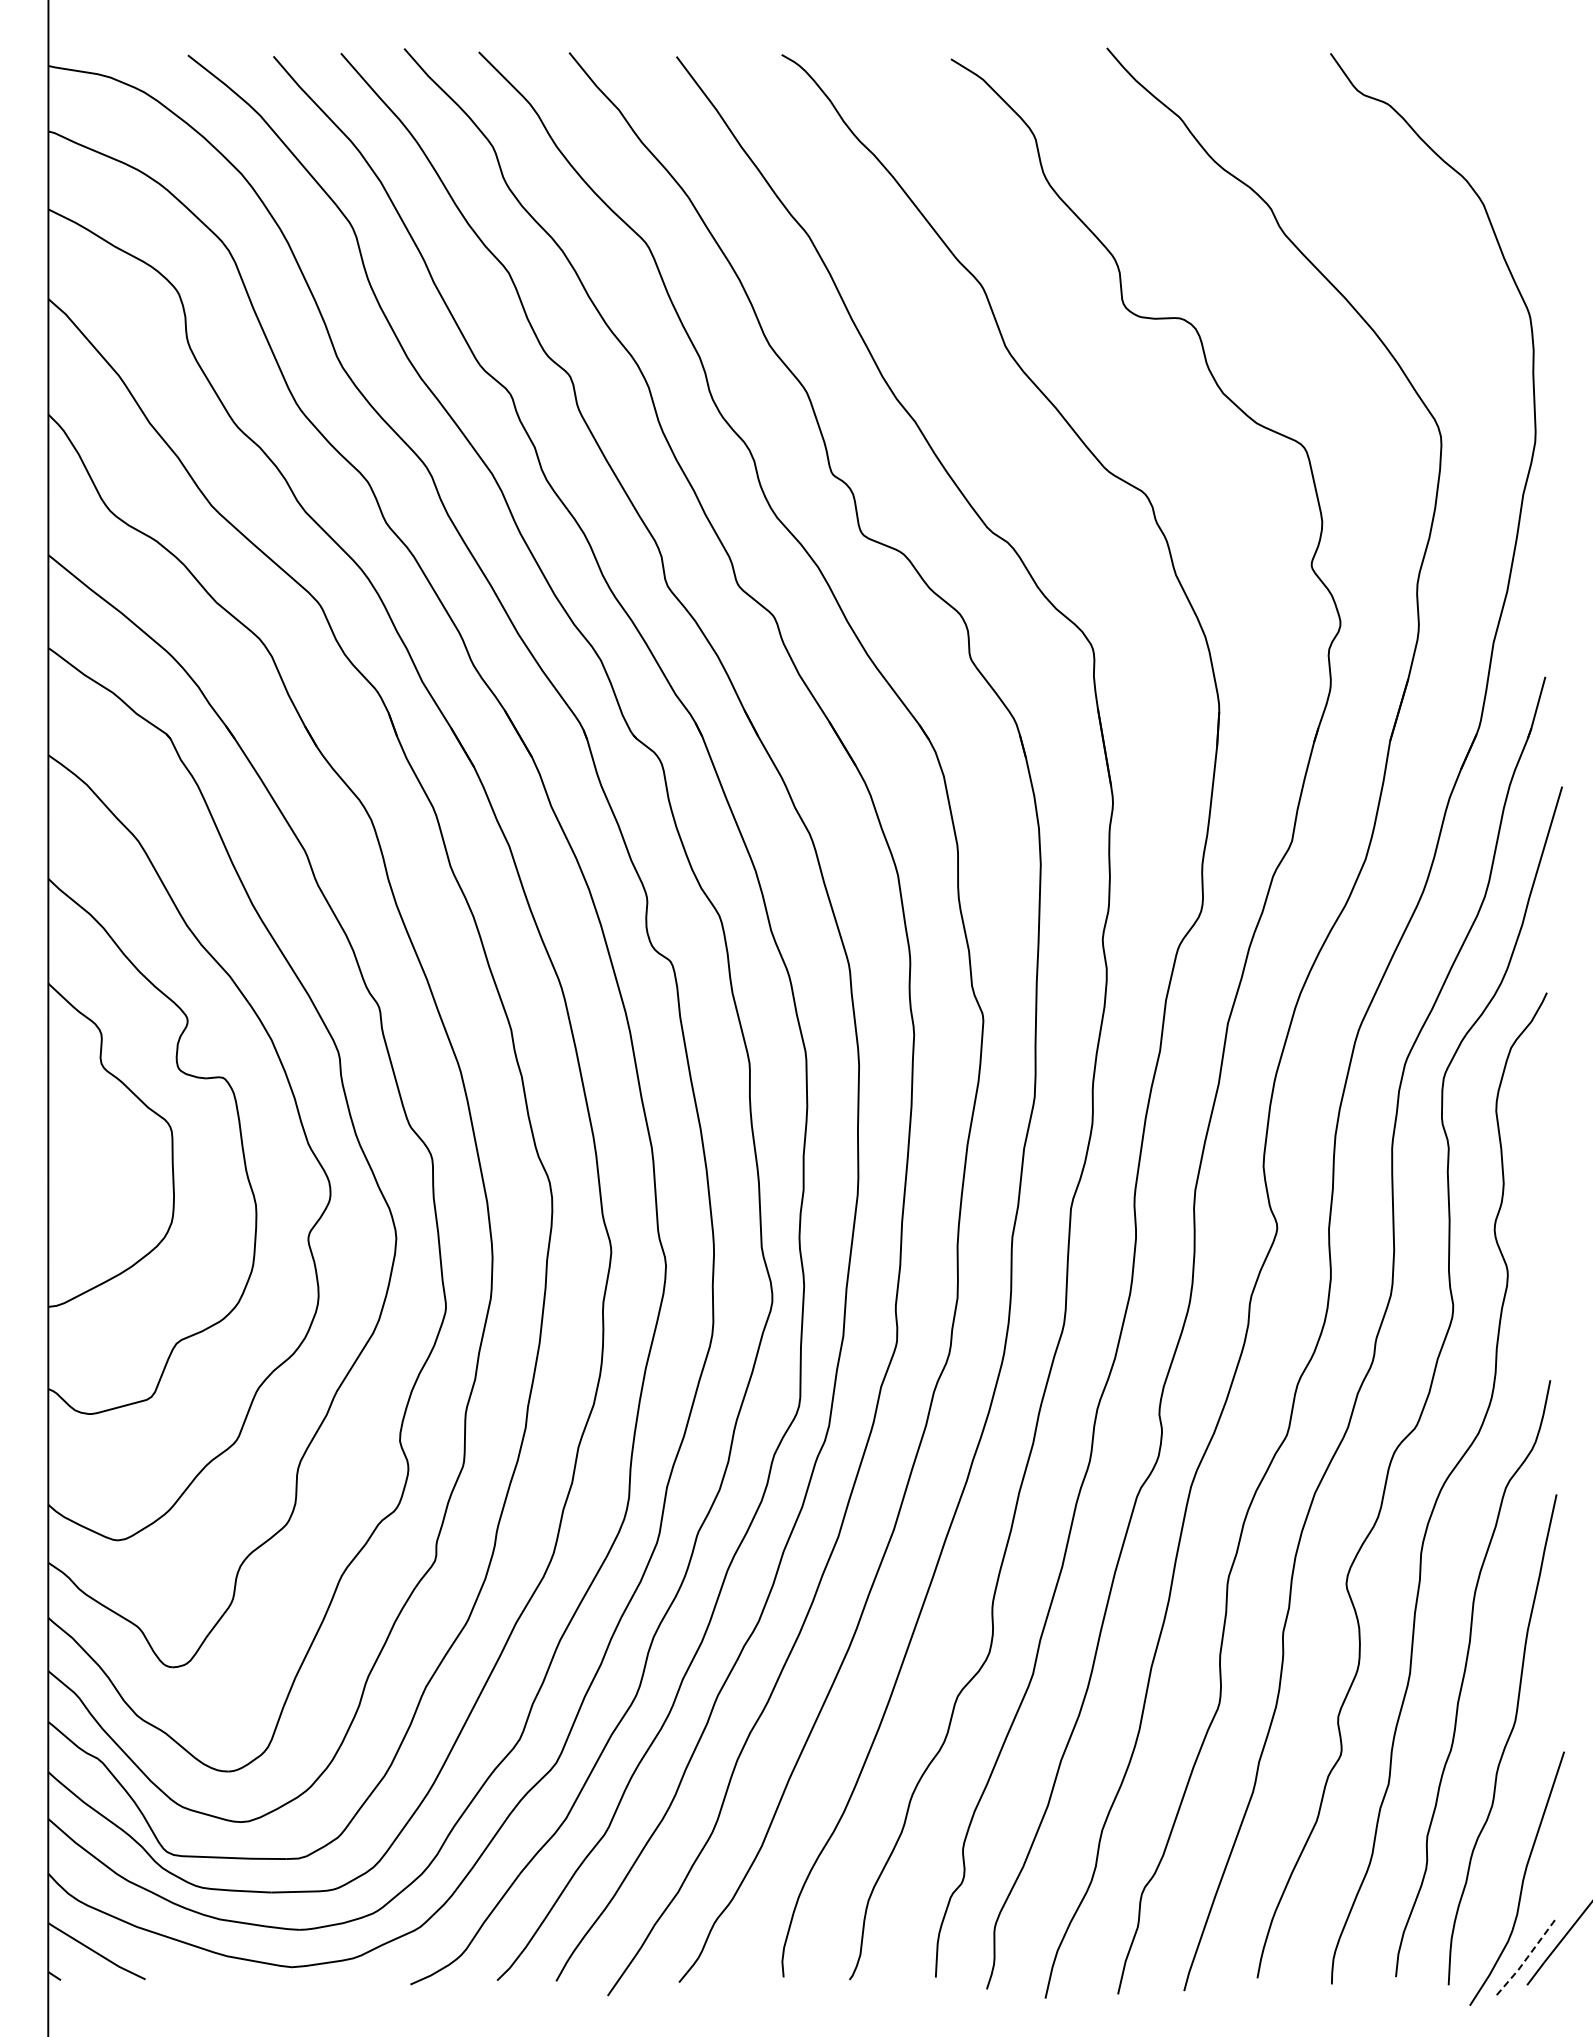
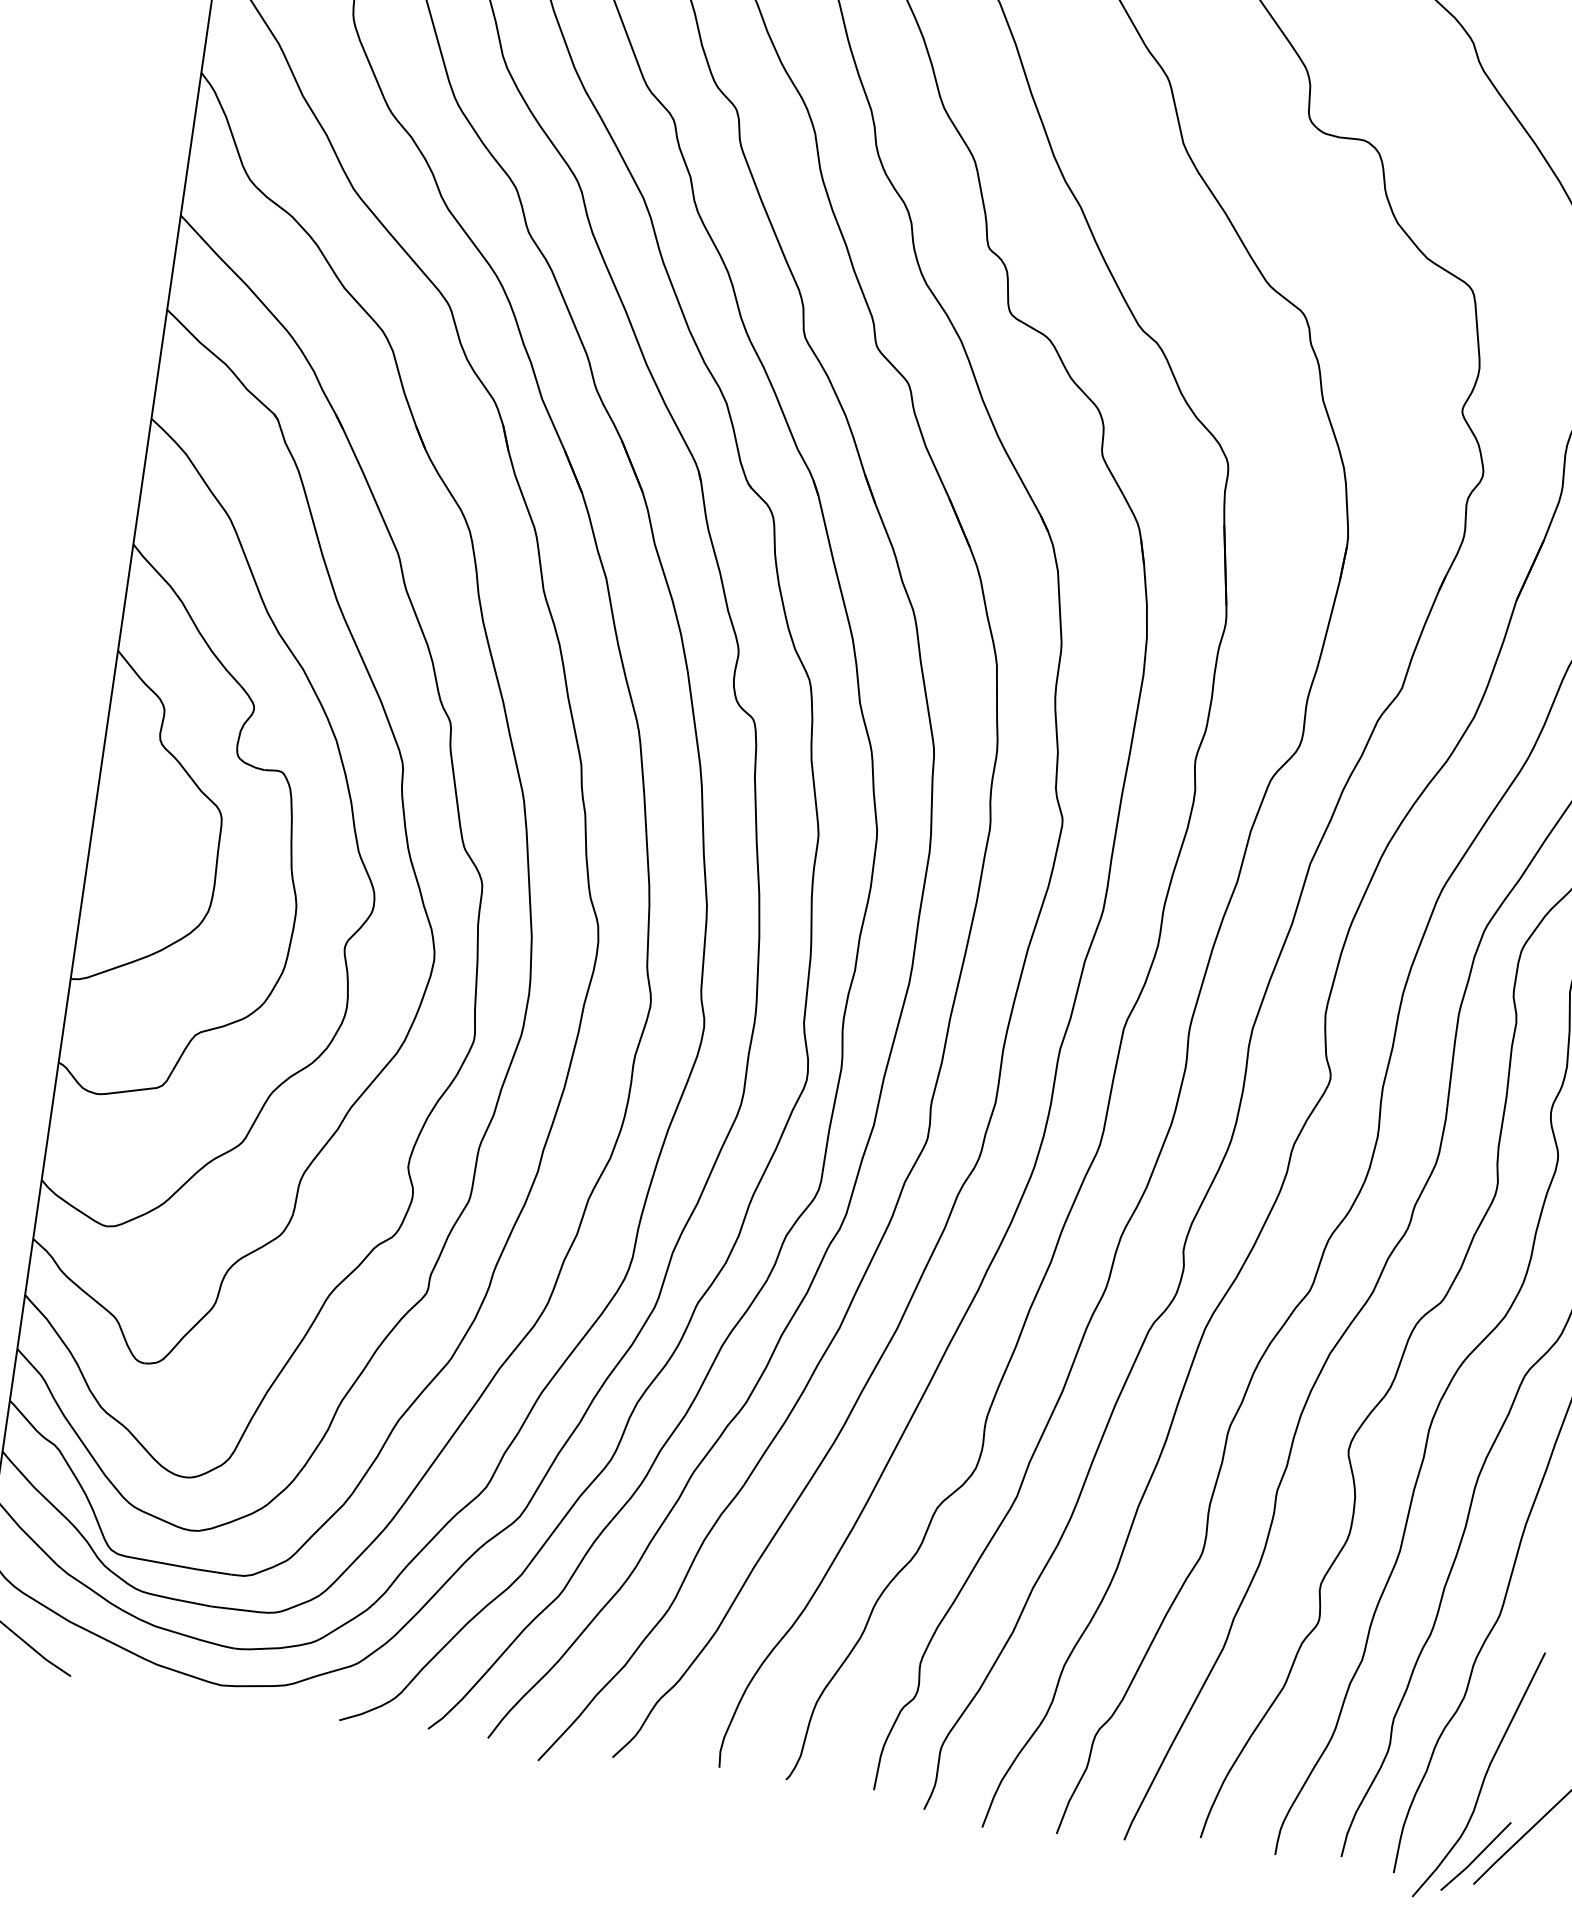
line: (1526, 1959) -> (1476, 1858), dashed -> solid

